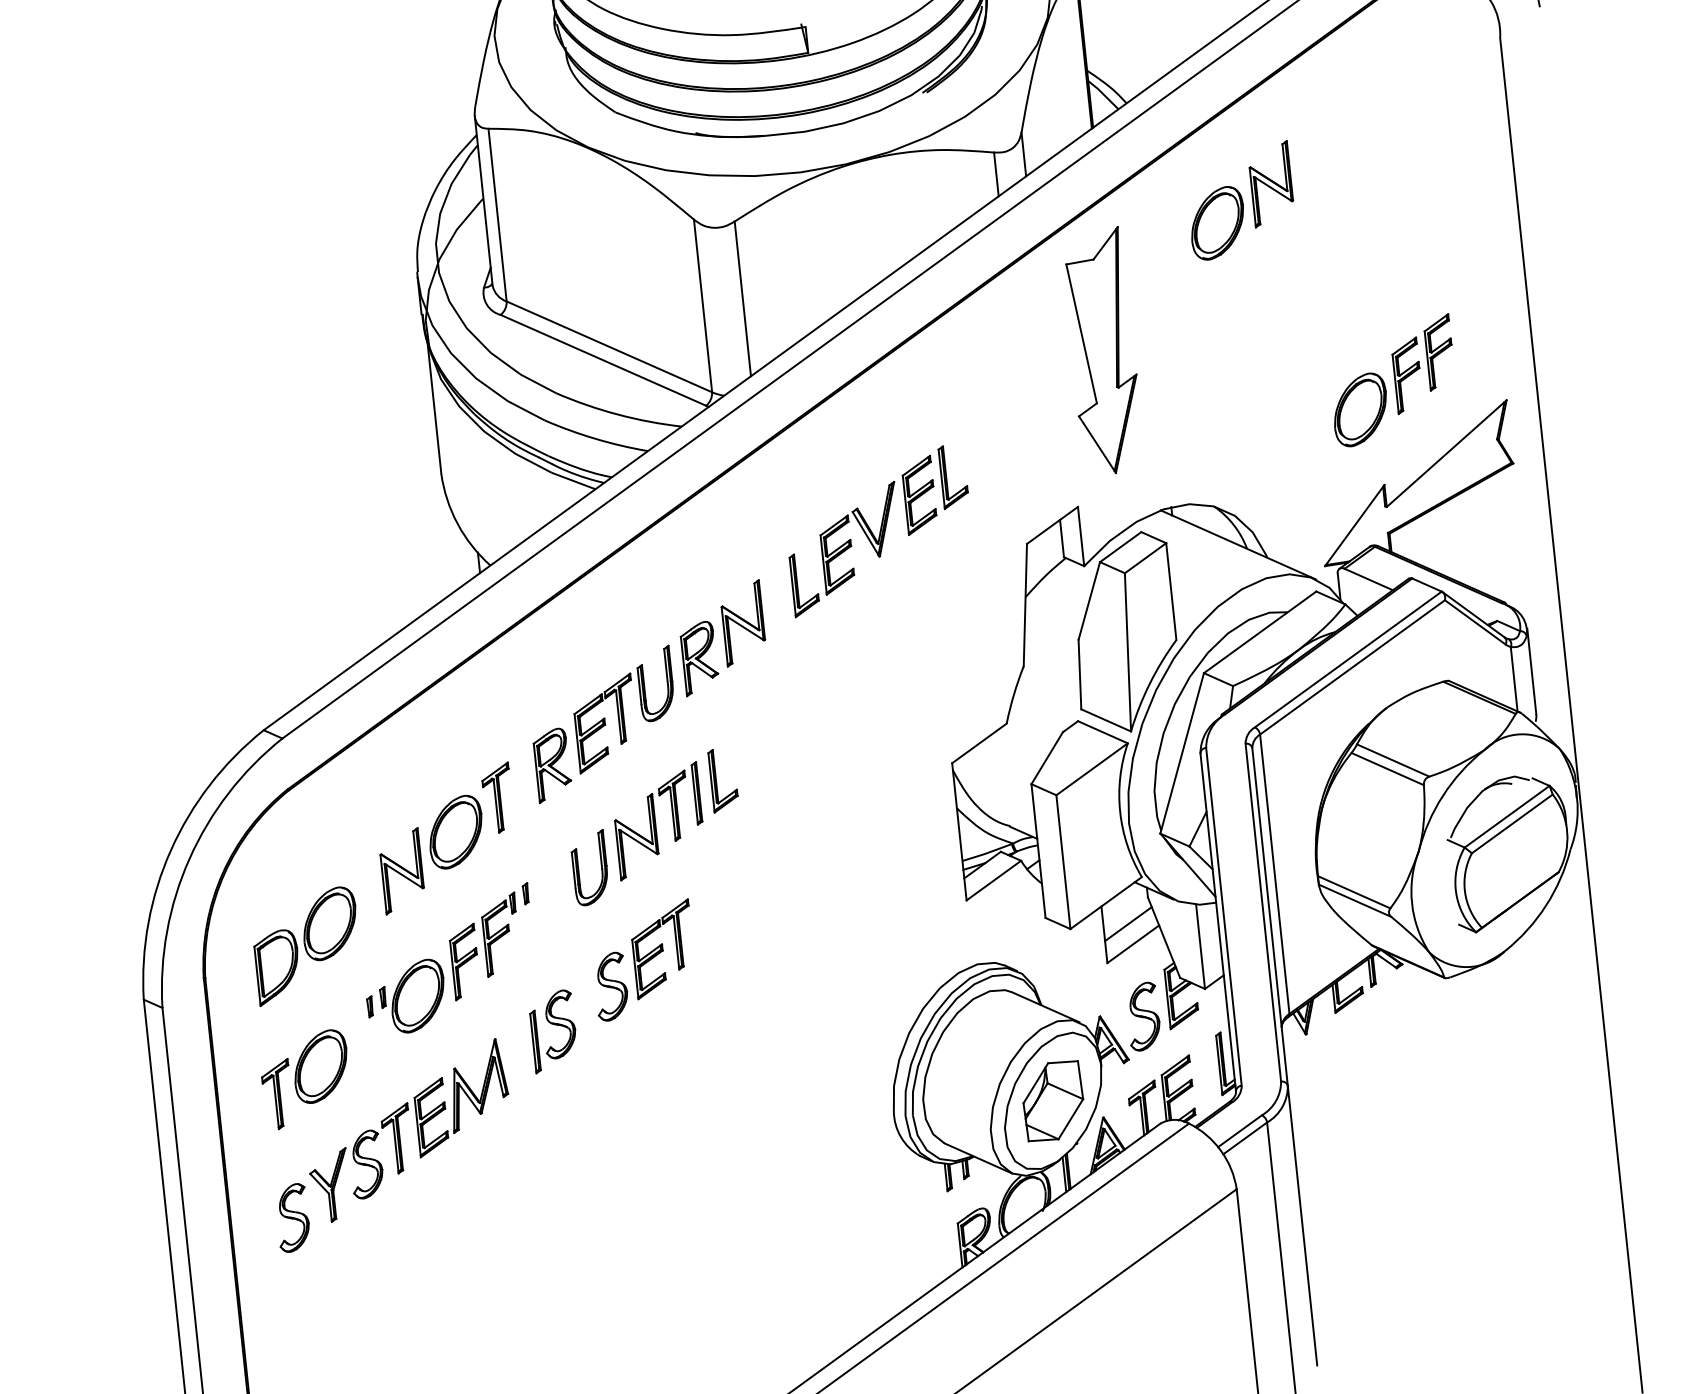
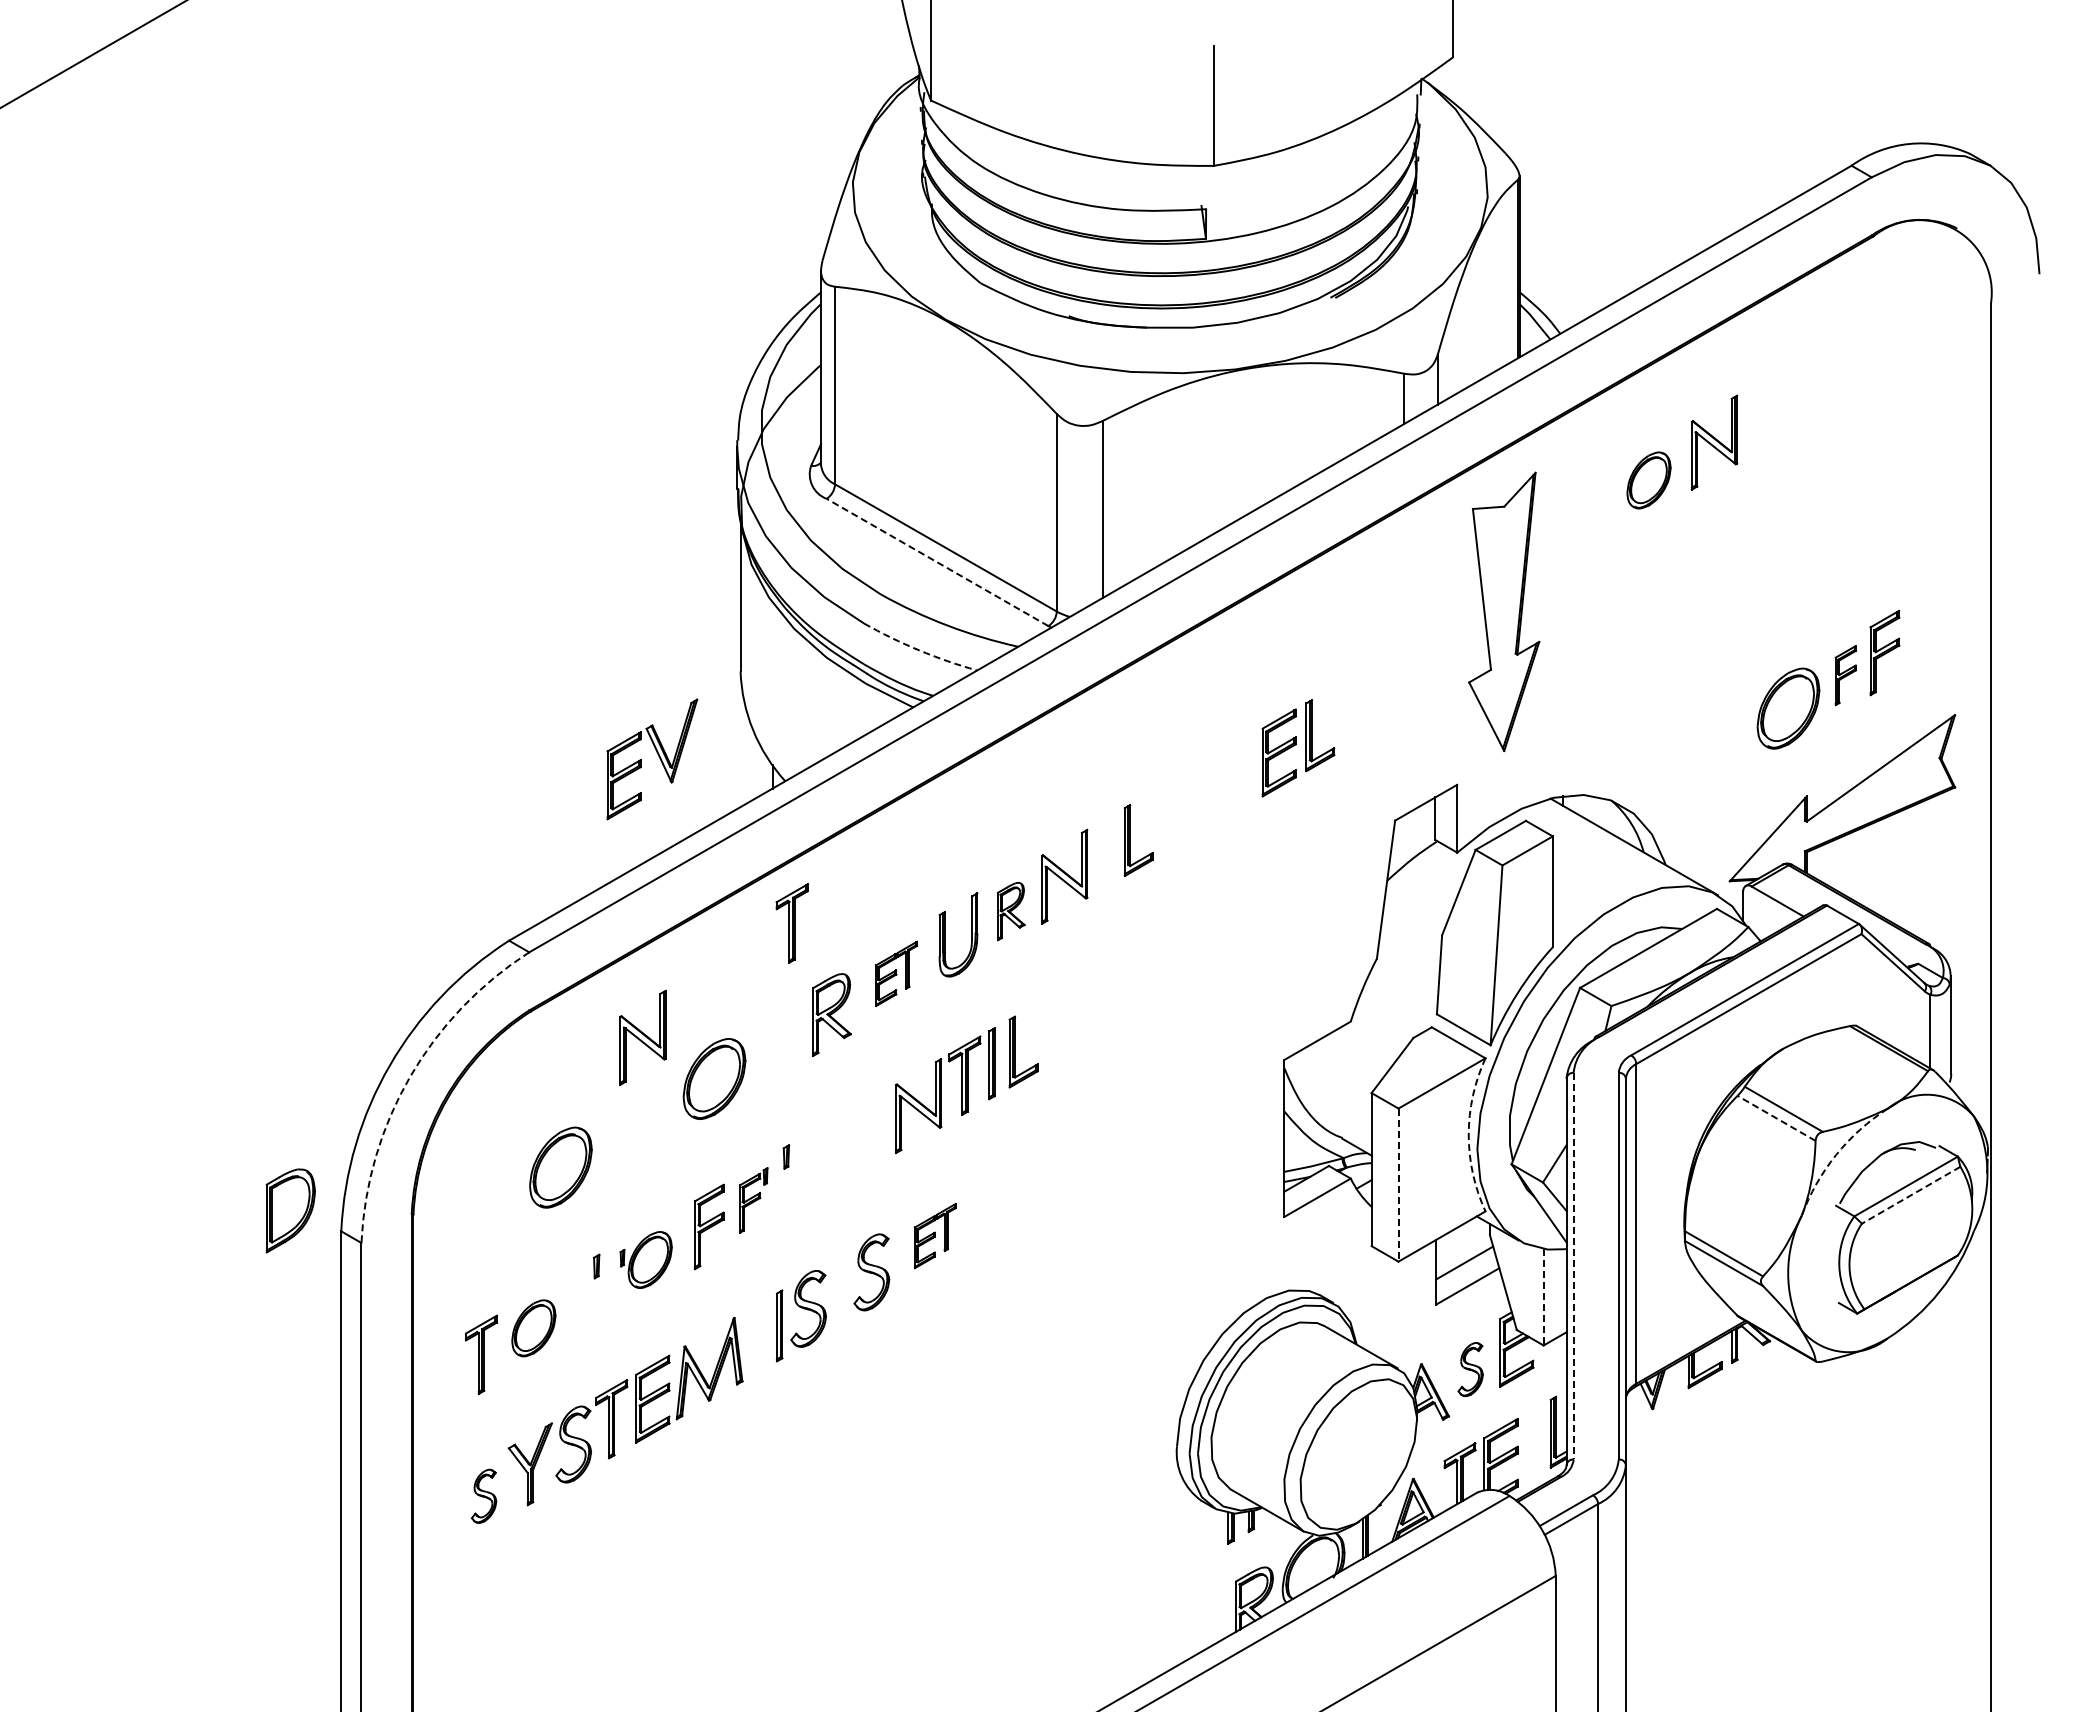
part: (1217, 223) -> (1648, 480), size x0.7
line: (603, 360) -> (937, 562), solid -> dashed
part: (1407, 375) -> (1845, 675), size x0.7
arc: (595, 438) -> (919, 650), solid -> dashed
part: (865, 535) -> (658, 756), moved
part: (700, 658) -> (1011, 911), size x0.7
part: (605, 723) -> (896, 973), size x0.6
line: (1387, 769) -> (1776, 1118), solid -> dashed
arc: (1443, 796) -> (1836, 1155), solid -> dashed
part: (497, 798) -> (791, 923), moved
arc: (1119, 811) -> (1468, 1134), solid -> dashed
line: (1512, 824) -> (1911, 1195), solid -> dashed
arc: (189, 858) -> (409, 1077), solid -> dashed
line: (1063, 862) -> (1398, 1185), solid -> dashed
part: (579, 869) -> (849, 1135), removed
part: (401, 871) -> (642, 1037), moved
line: (1223, 917) -> (1573, 1266), solid -> dashed
part: (501, 934) -> (753, 1200), size x0.7
line: (1200, 947) -> (1543, 1297), solid -> dashed
part: (663, 948) -> (935, 1235), size x0.6
part: (277, 967) -> (290, 1210), moved
part: (412, 996) -> (645, 1259), size x0.7
part: (1143, 1016) -> (1470, 1369), size x0.7
part: (320, 1066) -> (533, 1328), size x0.7
part: (1053, 1101) -> (1358, 1454), removed
part: (292, 1218) -> (483, 1496), size x0.7

